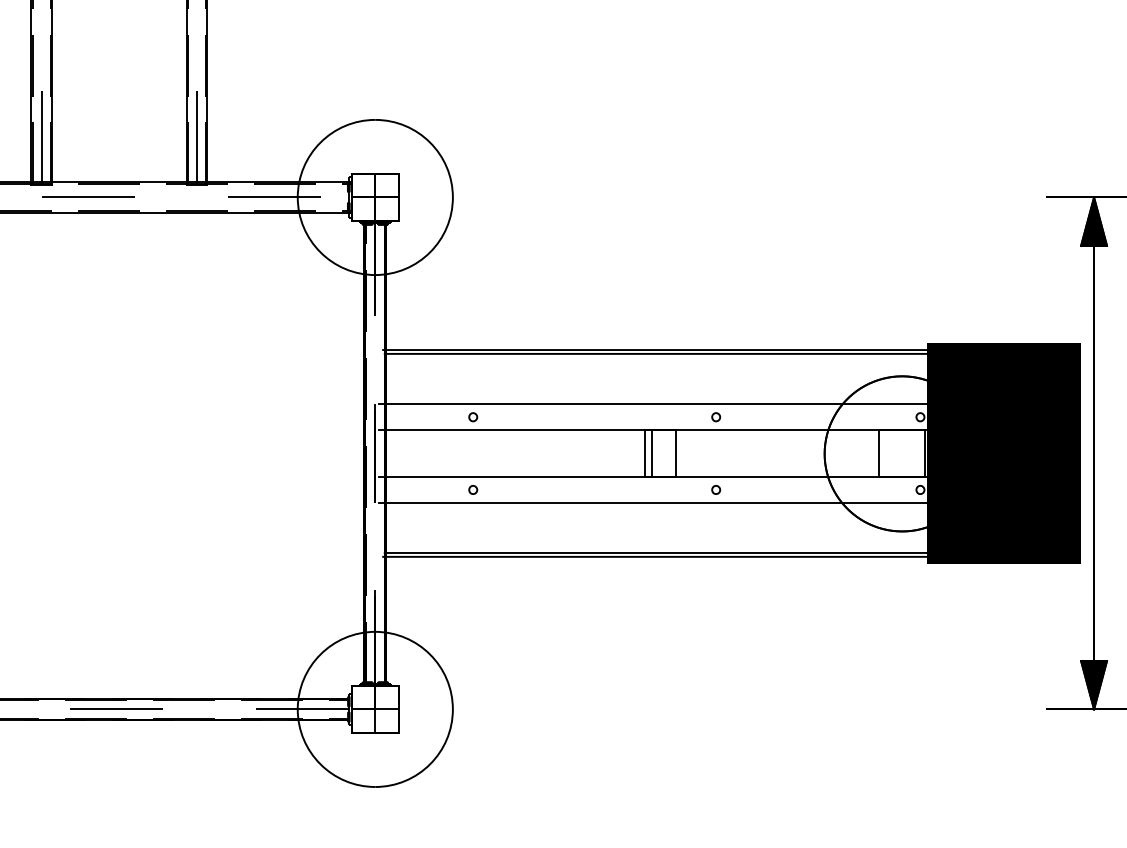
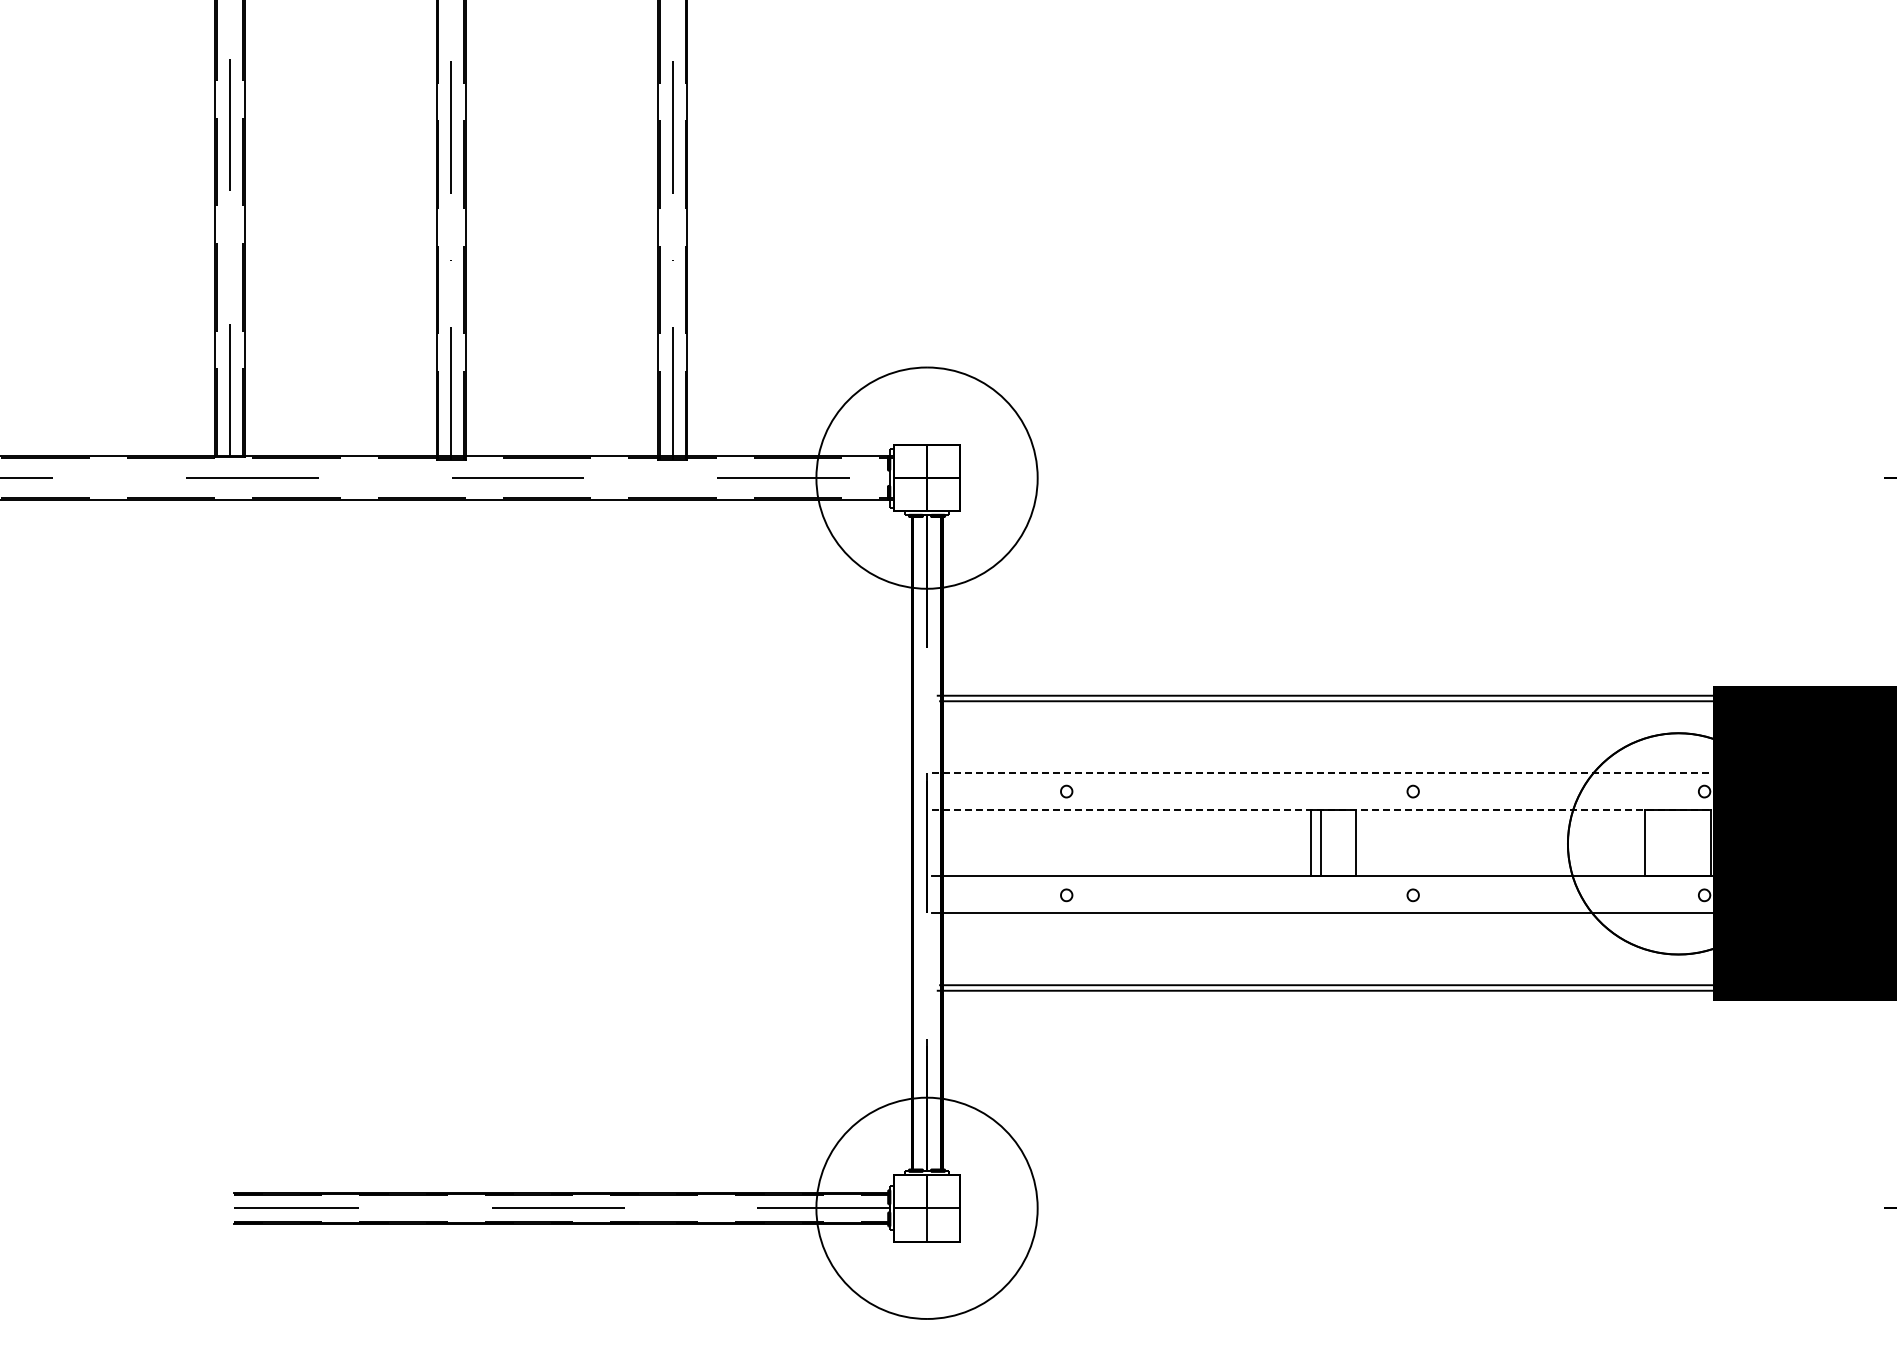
line: (670, 404) -> (1348, 773), solid -> dashed
line: (670, 430) -> (1348, 810), solid -> dashed

